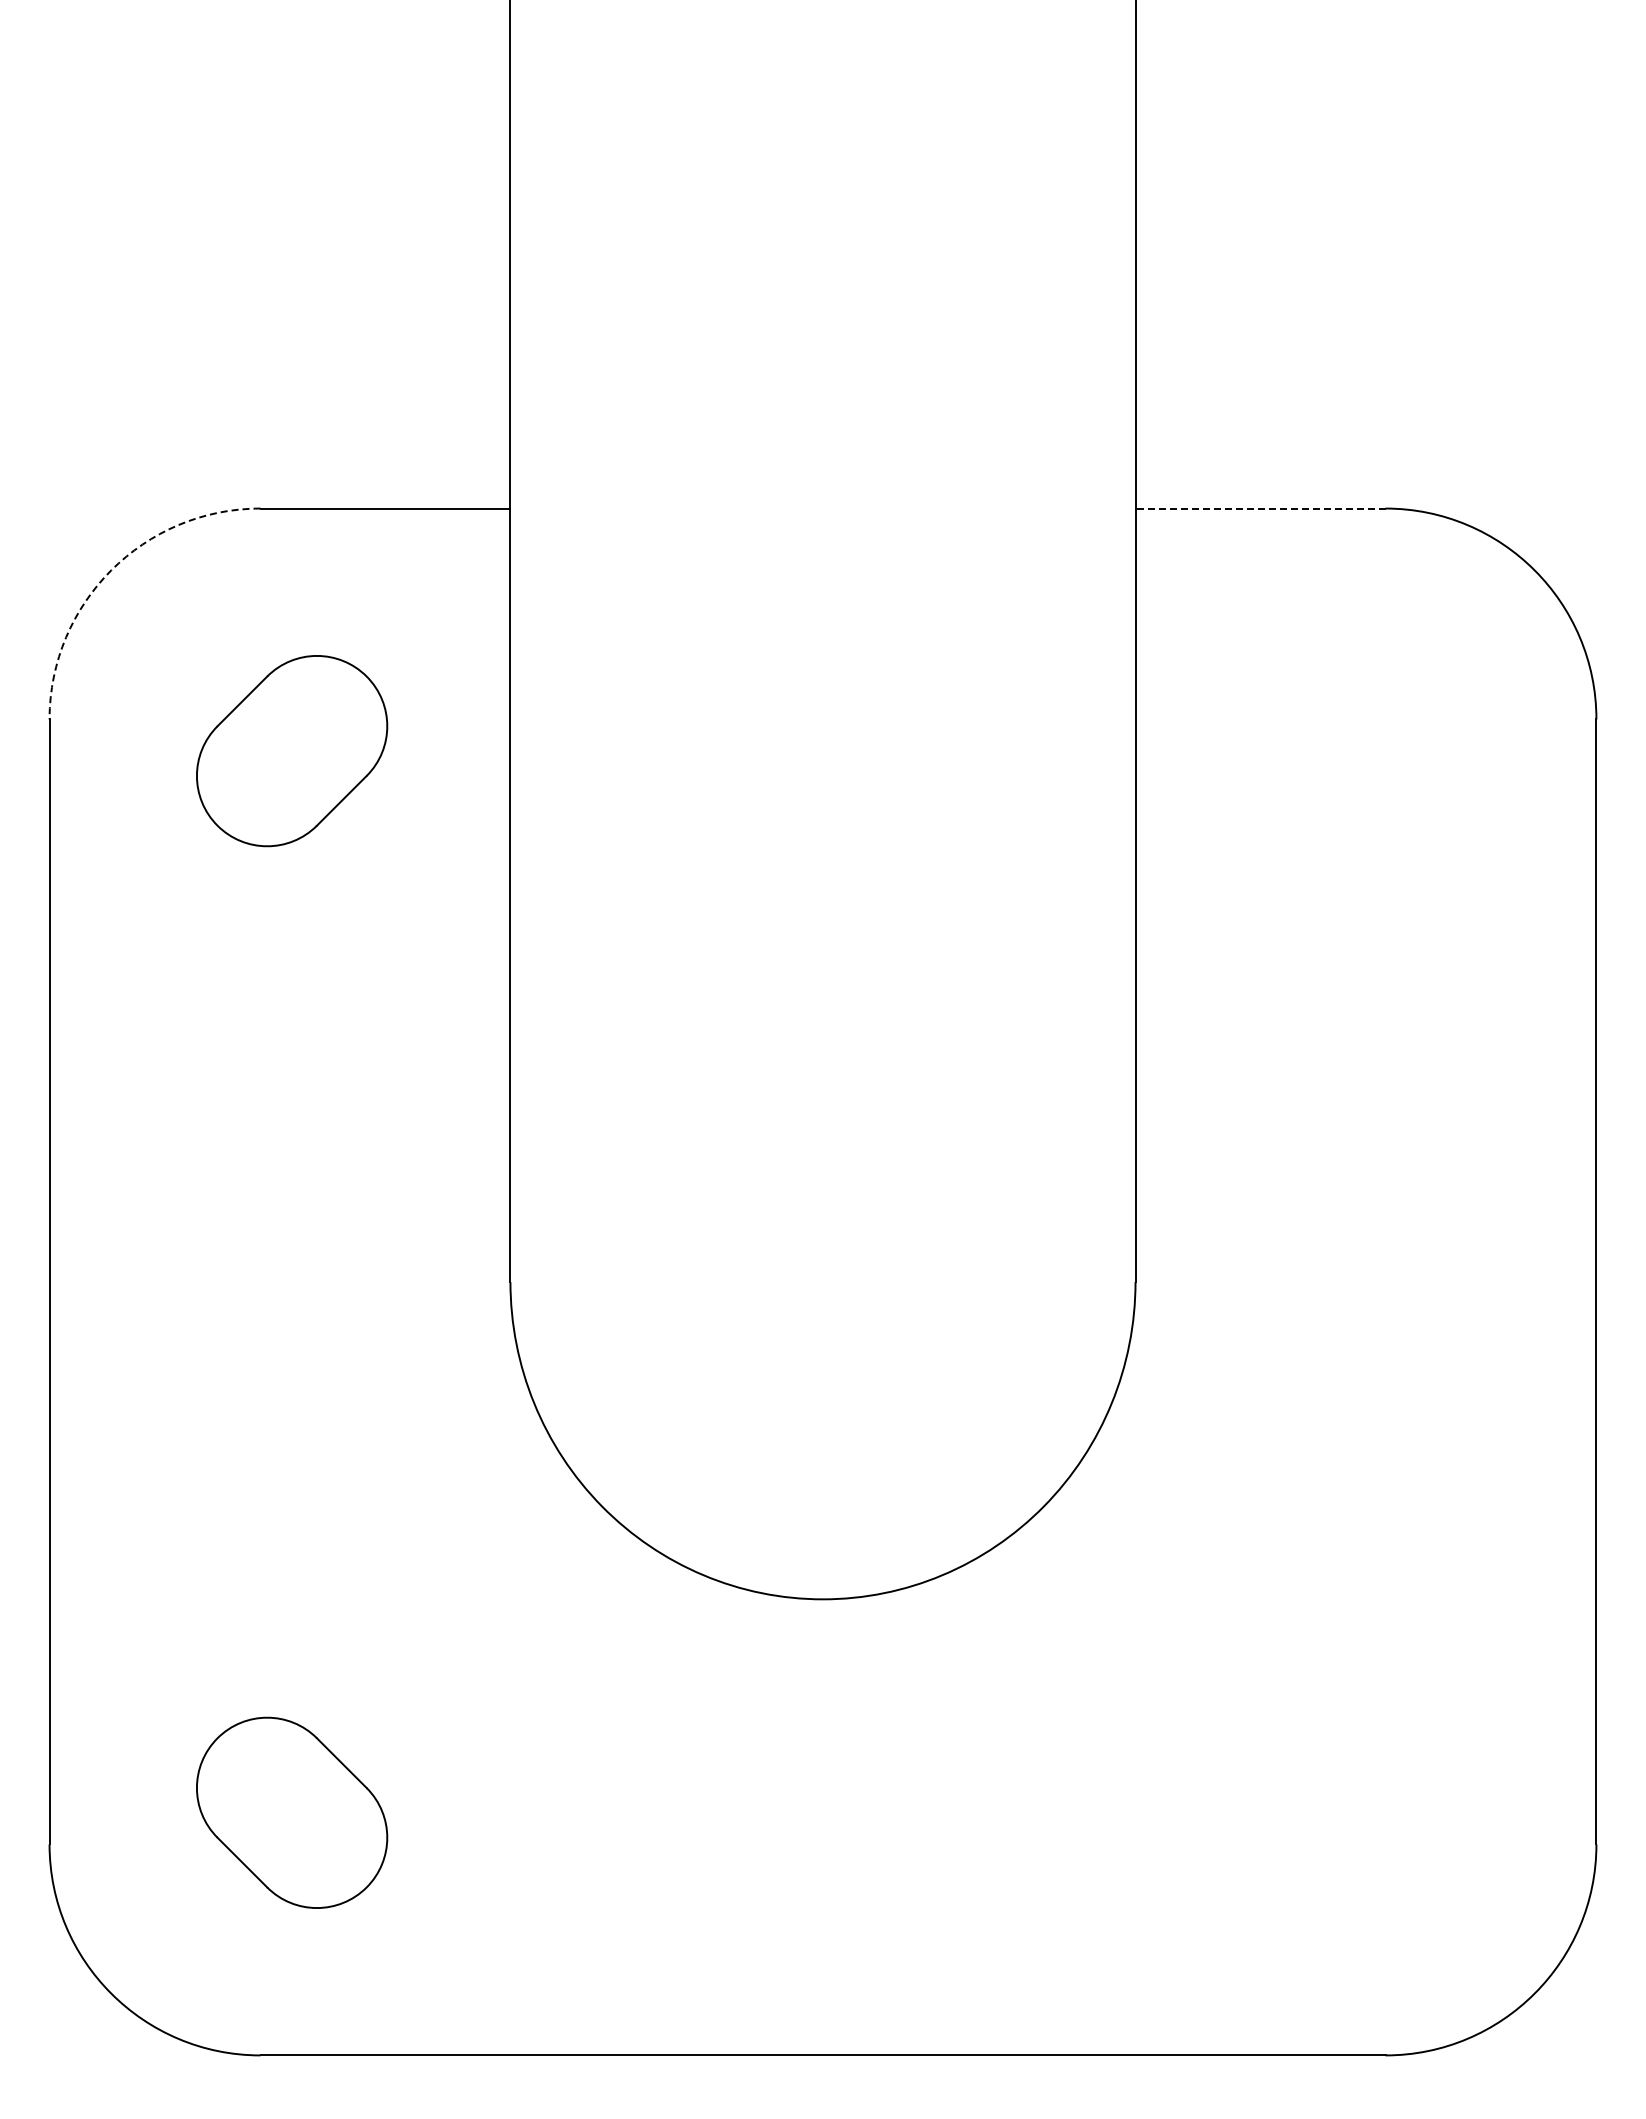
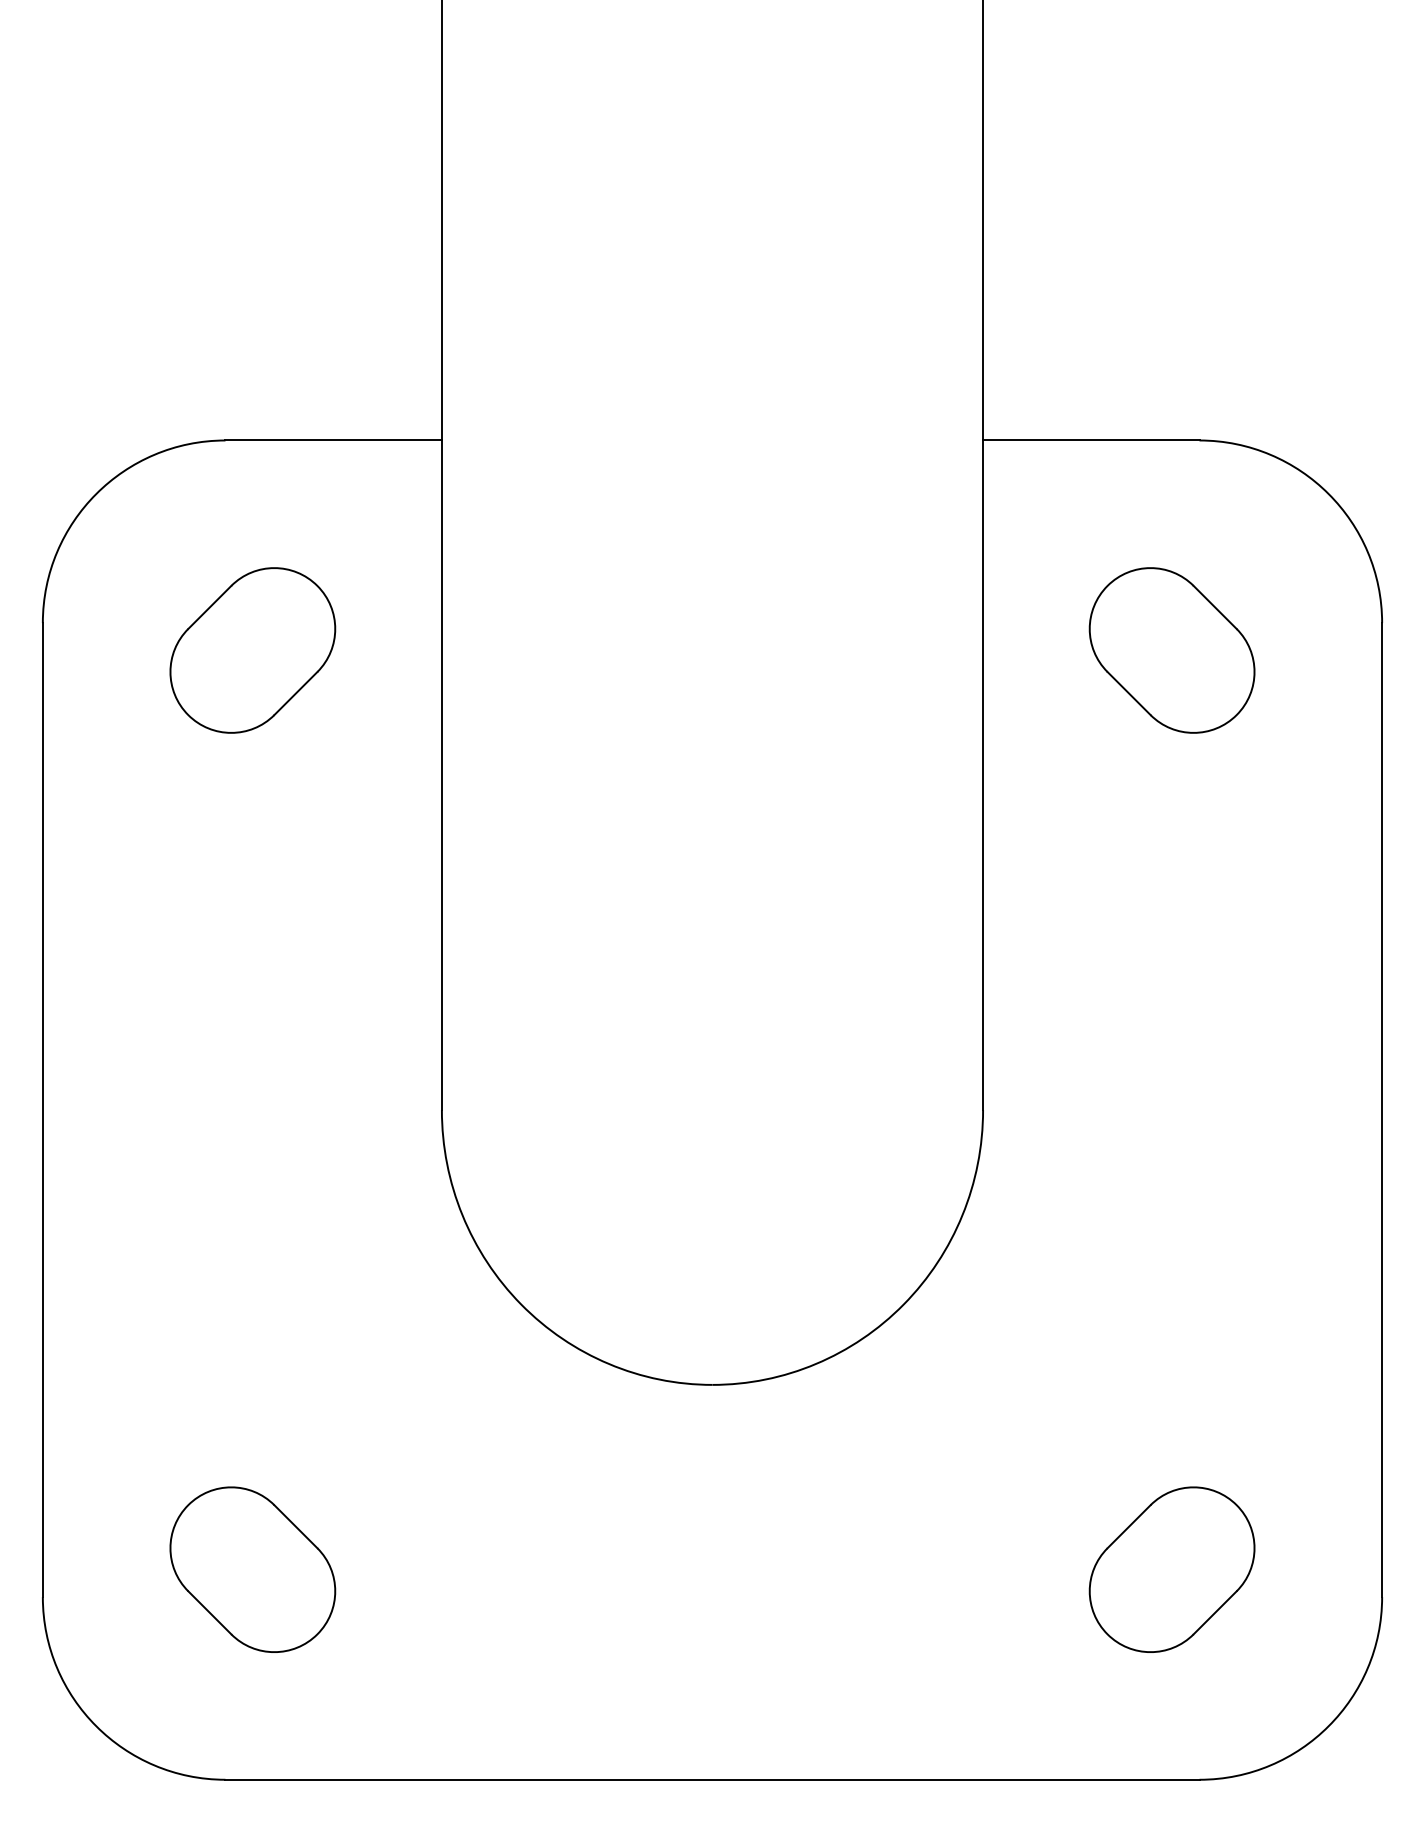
line: (1260, 508) -> (1091, 440), dashed -> solid
arc: (111, 570) -> (96, 494), dashed -> solid
part: (1353, 751) -> (1171, 650), added
part: (1353, 1812) -> (1171, 1569), added

